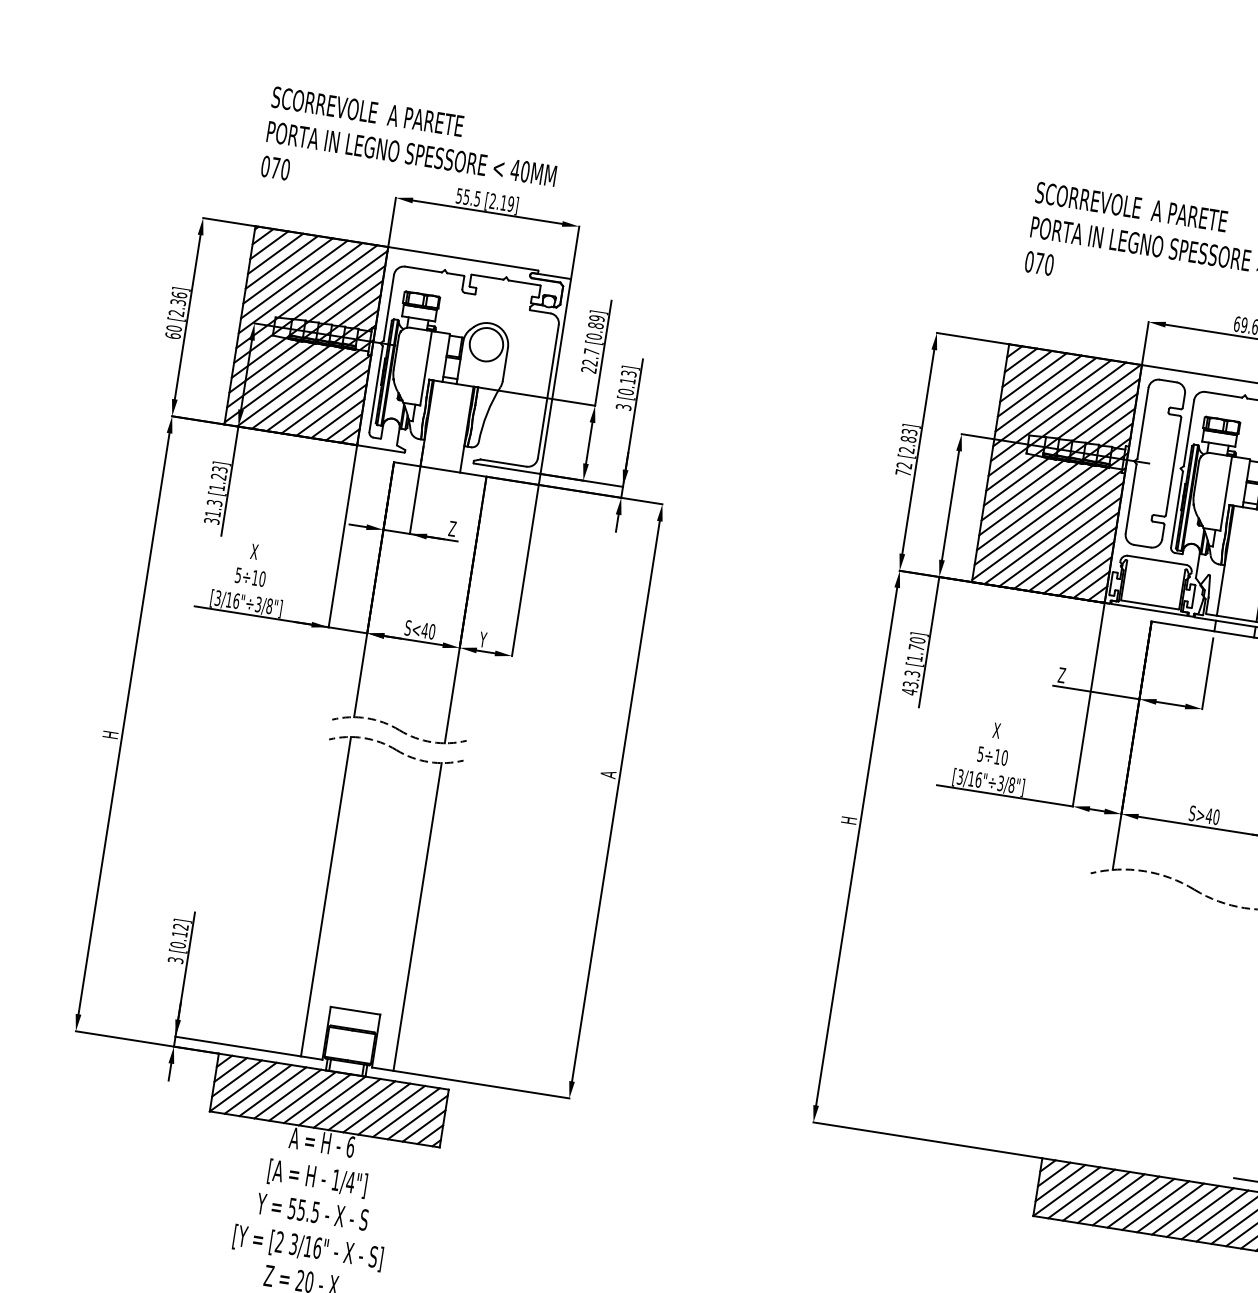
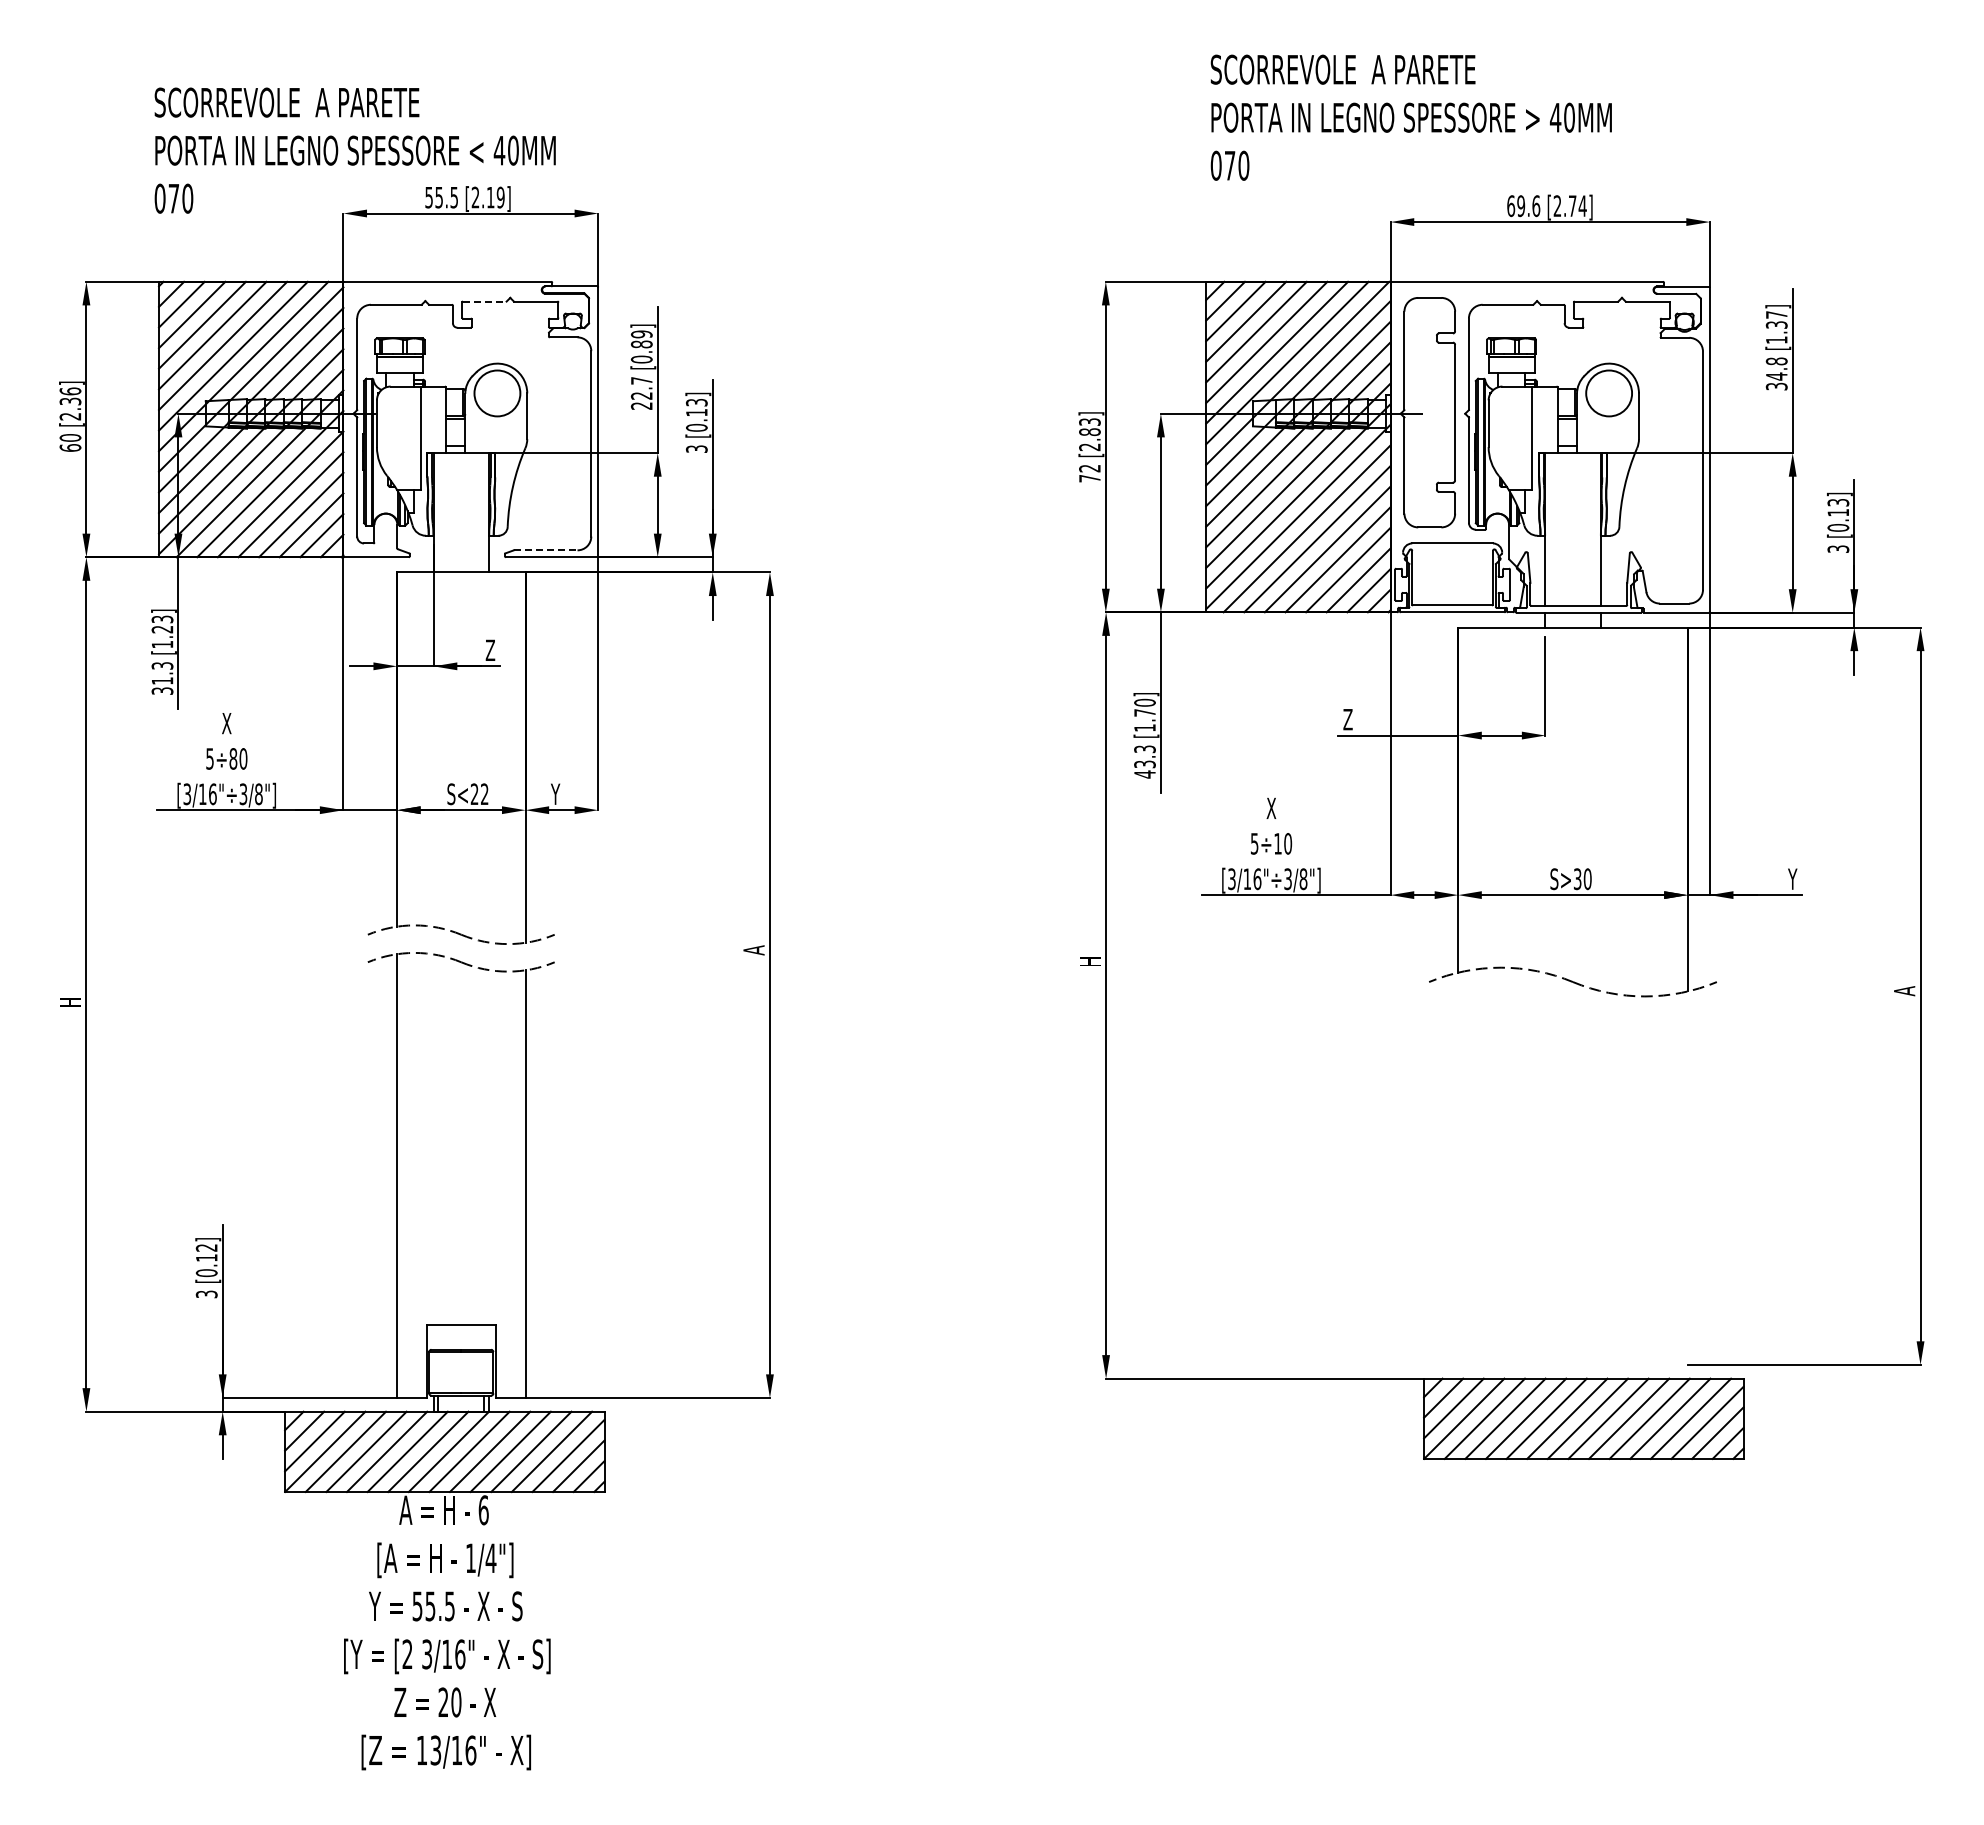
line: (487, 277) -> (484, 301), solid -> dashed
line: (503, 463) -> (545, 550), solid -> dashed
text: (255, 577) -> (233, 758), 5÷10 -> 5÷80
text: (428, 631) -> (479, 794), S<40 -> S<22
text: (1209, 816) -> (1577, 879), S>40 -> S>30

